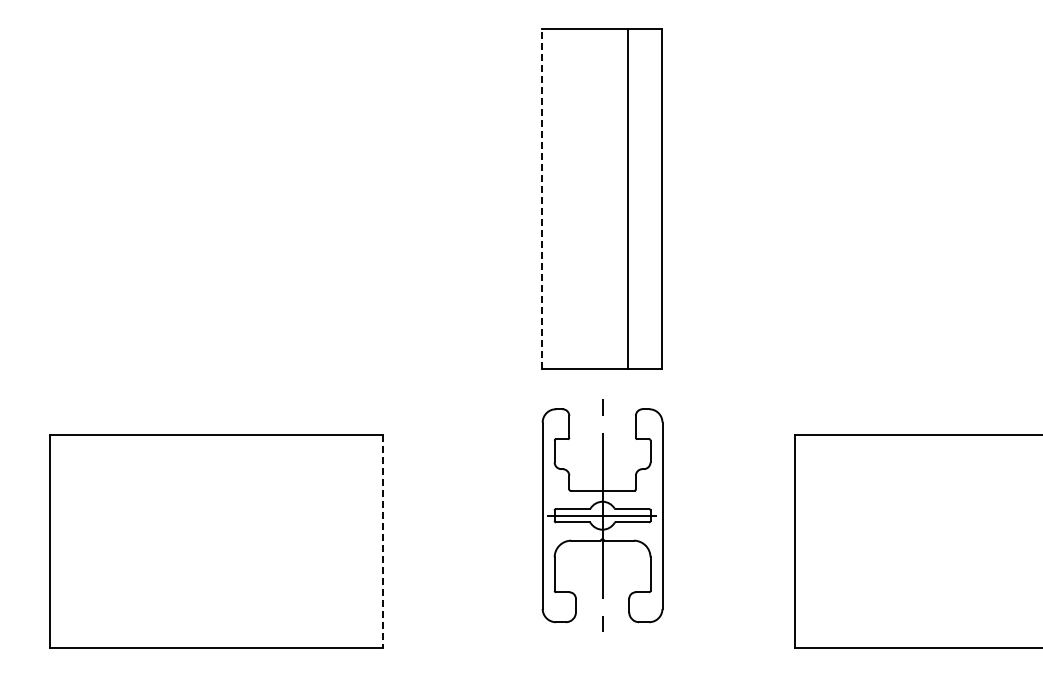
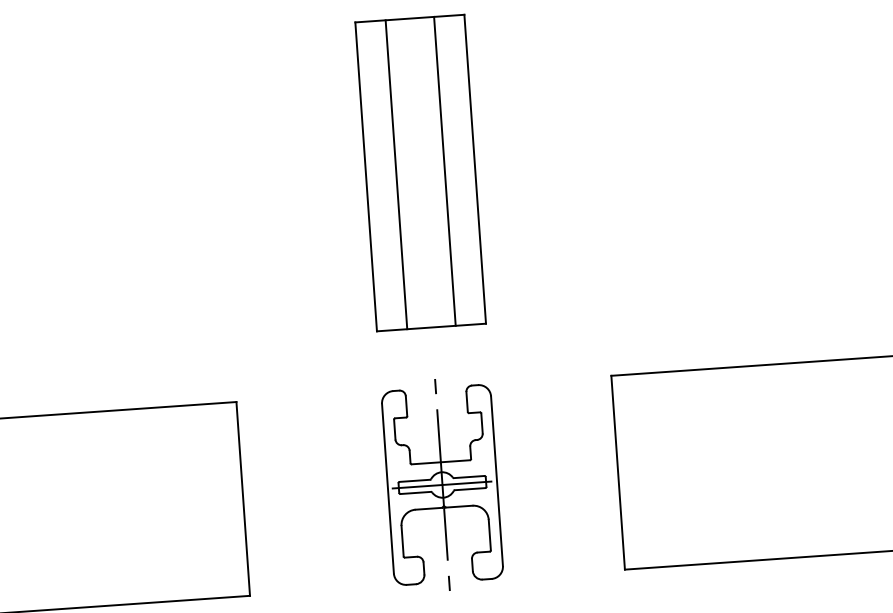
line: (541, 198) -> (365, 176), dashed -> solid
line: (574, 198) -> (395, 174), added
part: (602, 515) -> (442, 484), moved
line: (382, 542) -> (243, 499), dashed -> solid

